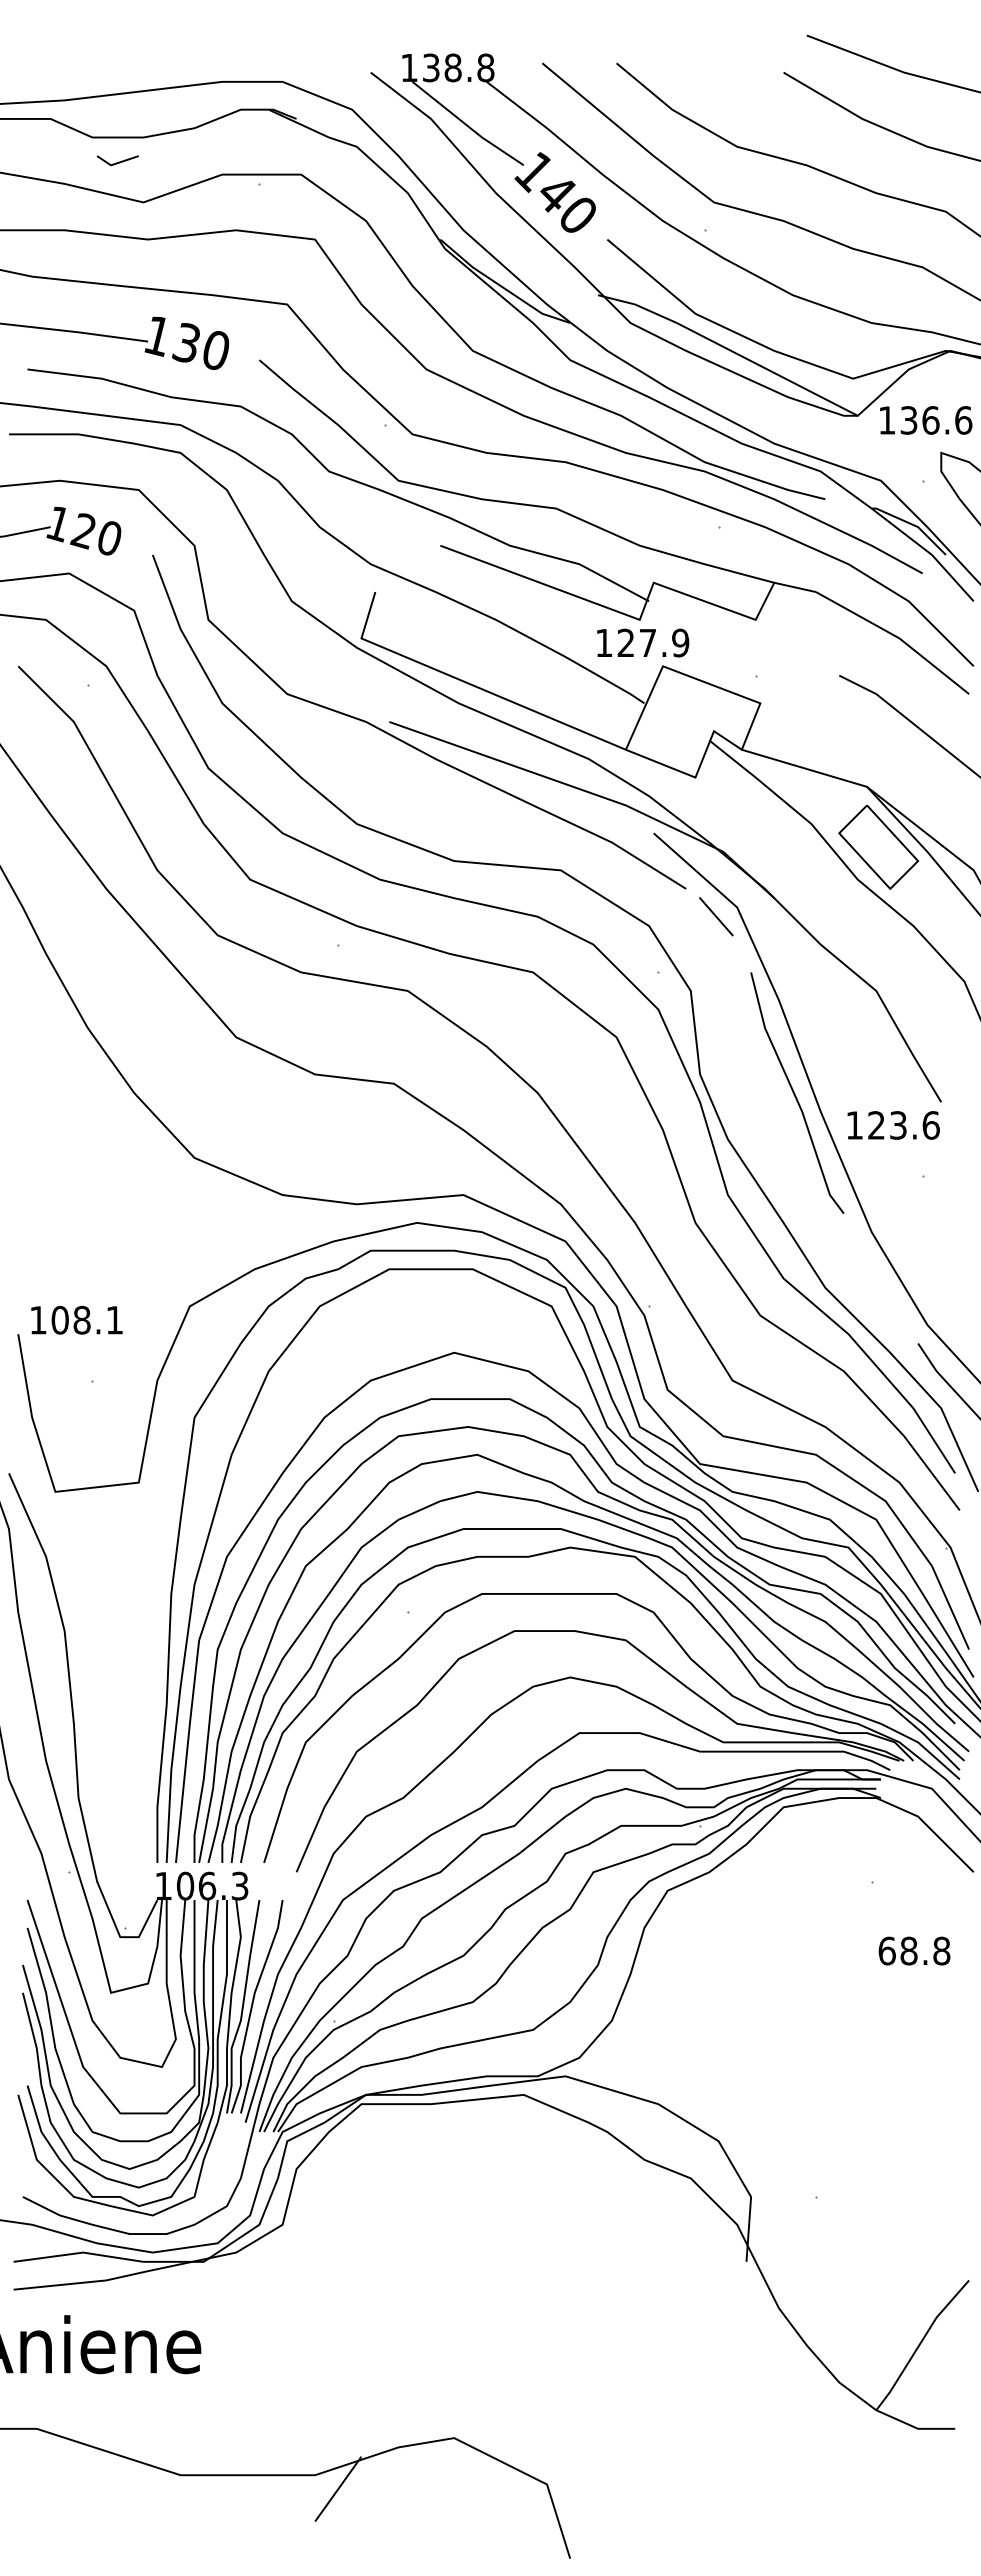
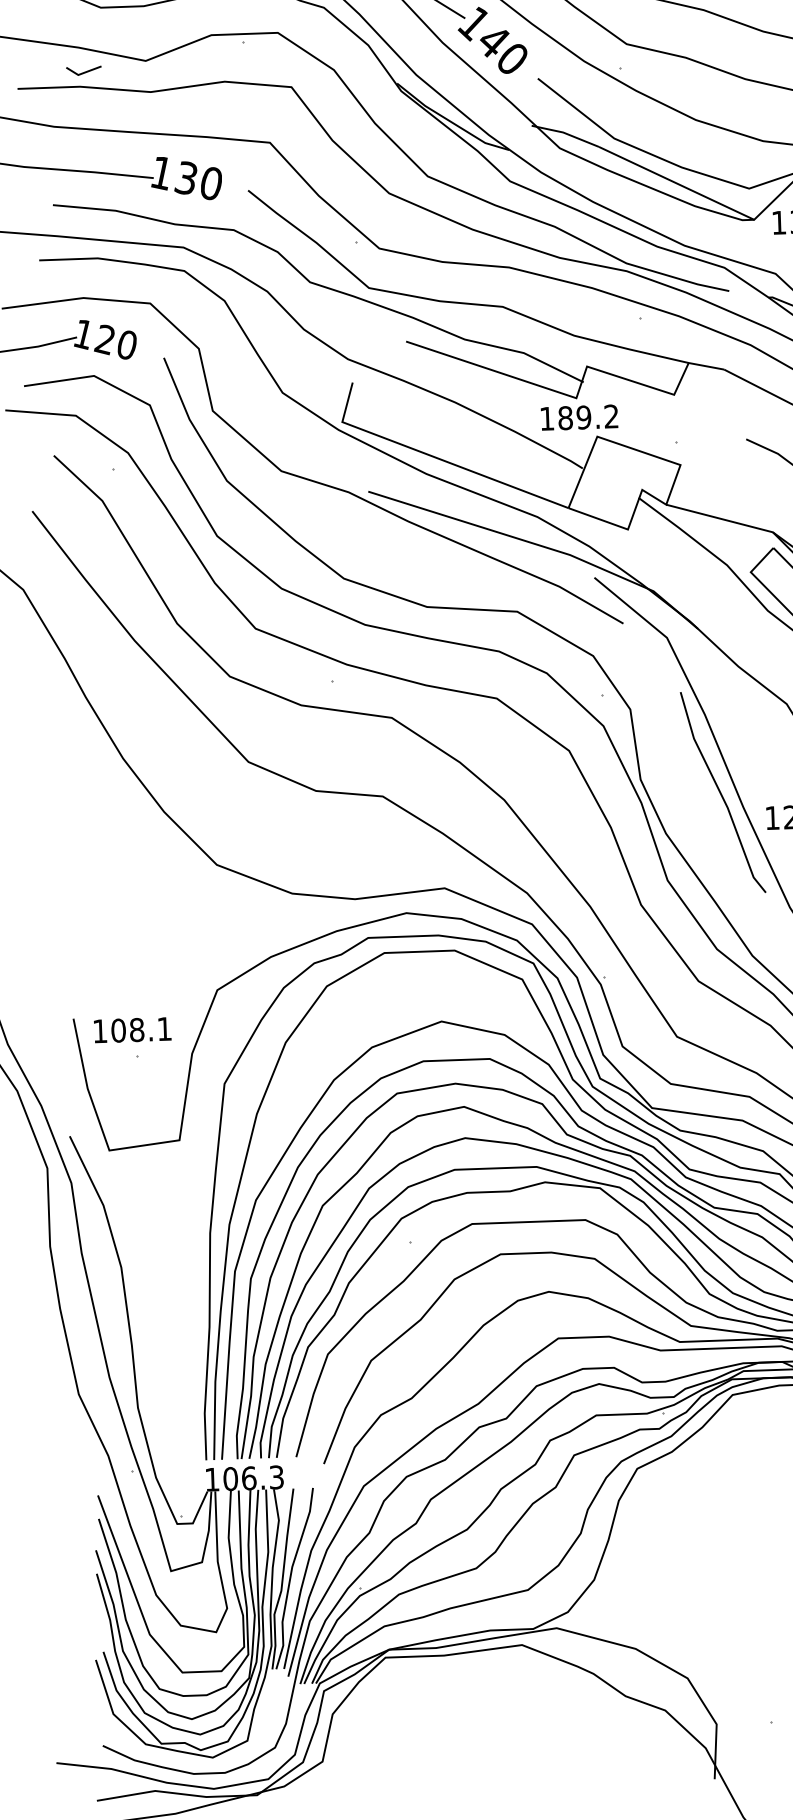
line: (118, 161) -> (84, 71), moved
text: (653, 642) -> (588, 416), 127.9 -> 189.2
line: (716, 916) -> (649, 646), removed
text: (76, 1320) -> (132, 1030), moved

